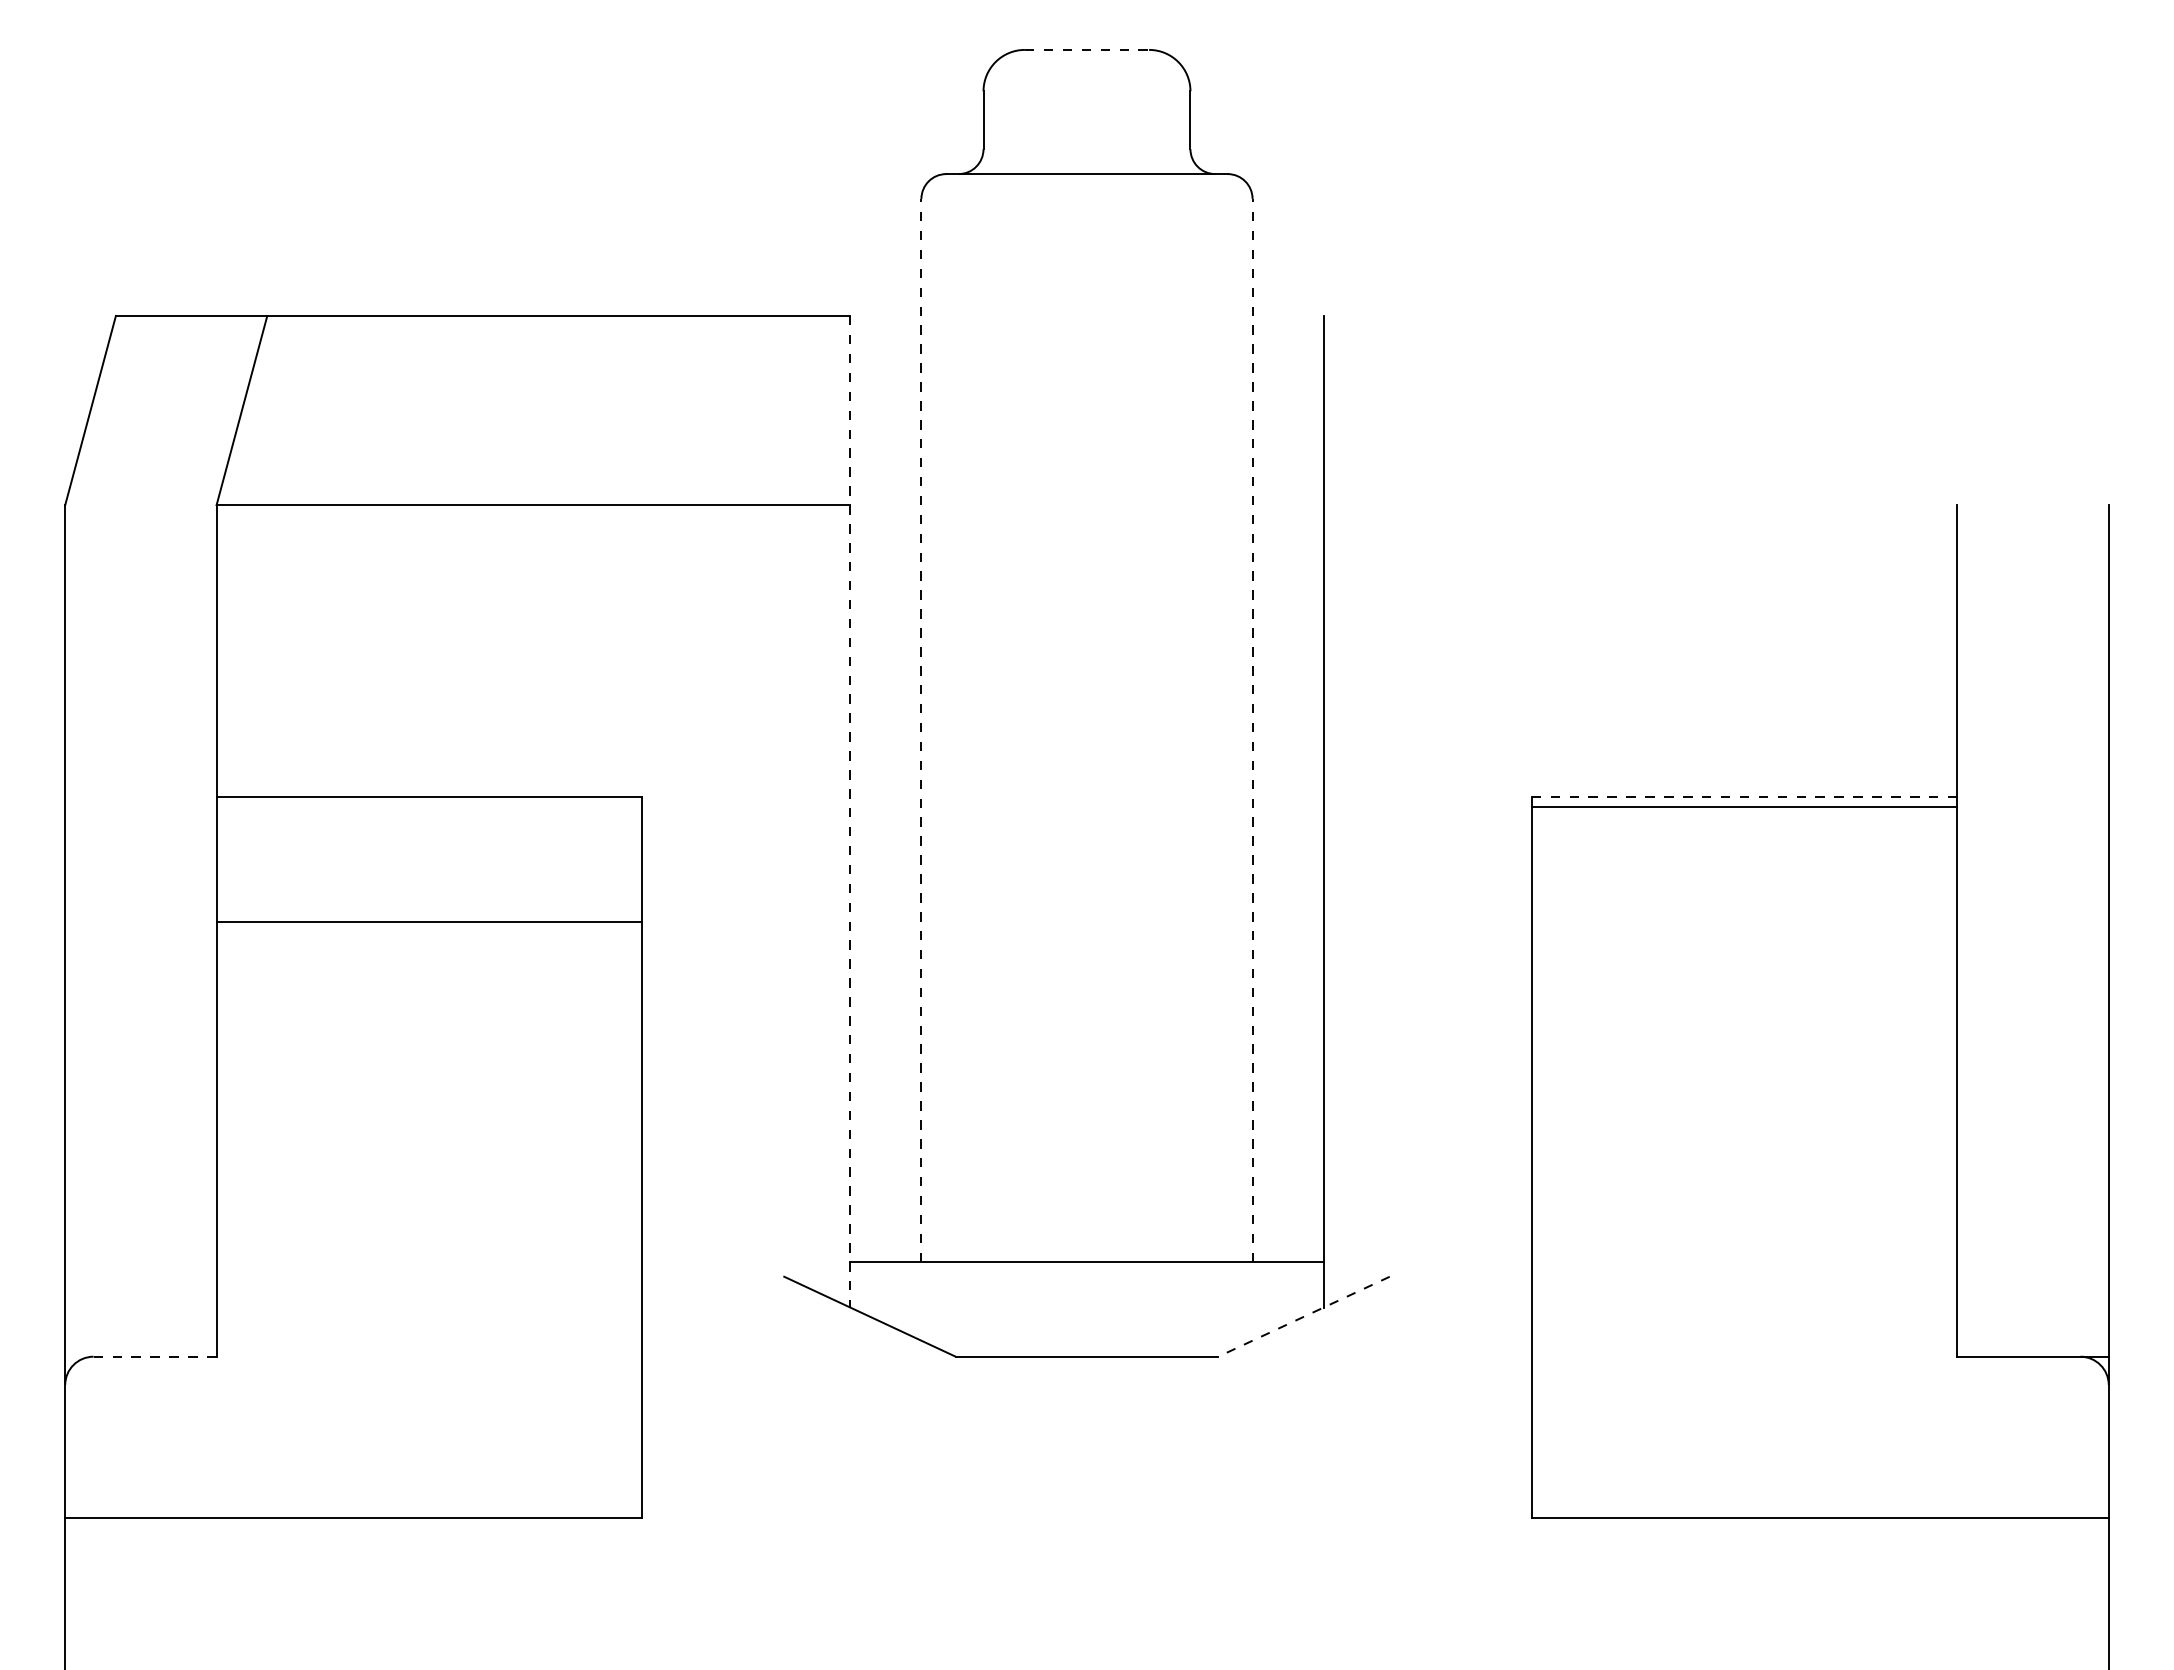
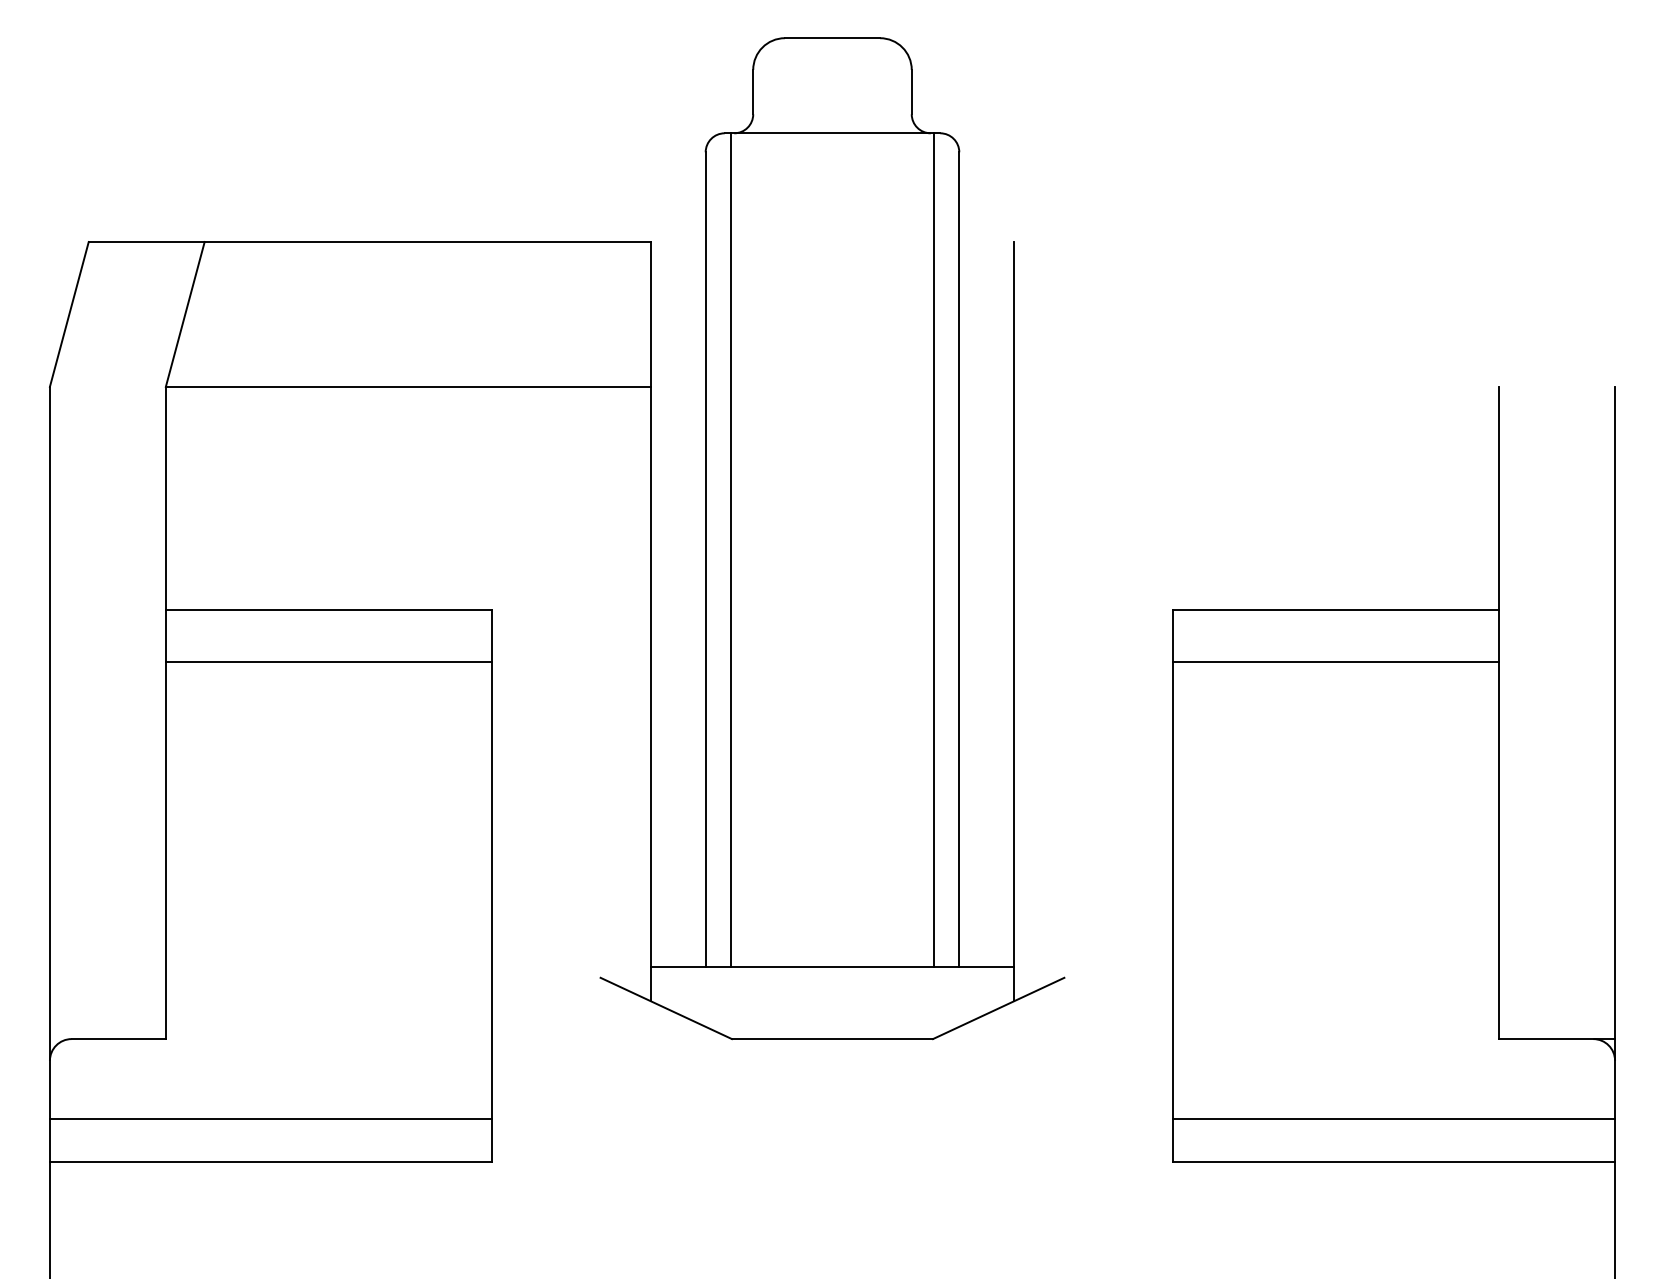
line: (1087, 49) -> (832, 37), dashed -> solid
line: (954, 718) -> (731, 550), added
line: (1219, 718) -> (933, 550), added
line: (921, 730) -> (705, 559), dashed -> solid
line: (1252, 730) -> (959, 559), dashed -> solid
line: (1744, 796) -> (1336, 610), dashed -> solid
line: (1744, 806) -> (1336, 662), moved
line: (850, 811) -> (651, 621), dashed -> solid
line: (429, 921) -> (328, 662), moved
line: (1304, 1316) -> (999, 1008), dashed -> solid
line: (154, 1356) -> (118, 1038), dashed -> solid
line: (353, 1460) -> (270, 1118), added
line: (1819, 1460) -> (1393, 1118), added

